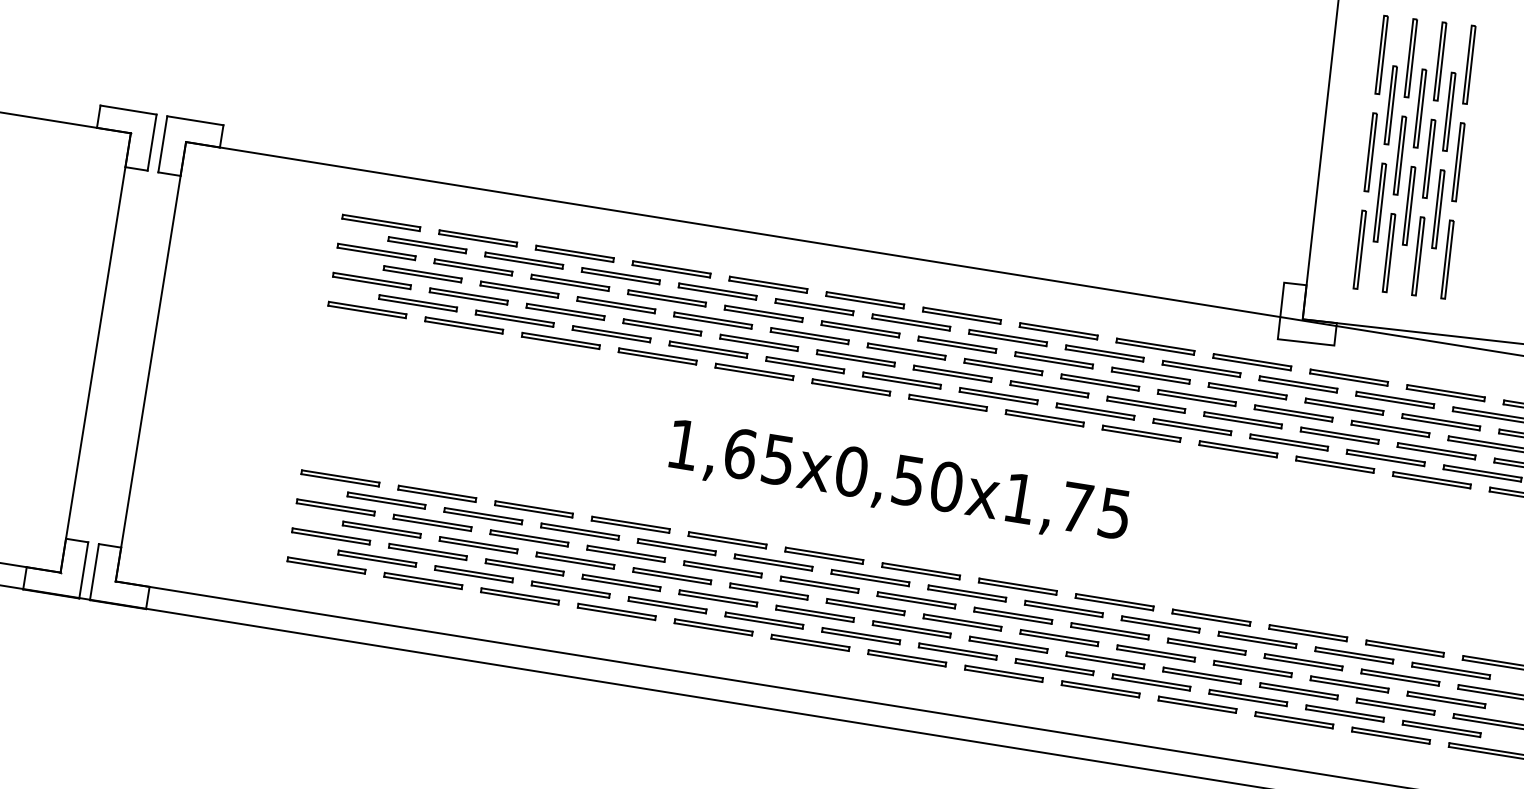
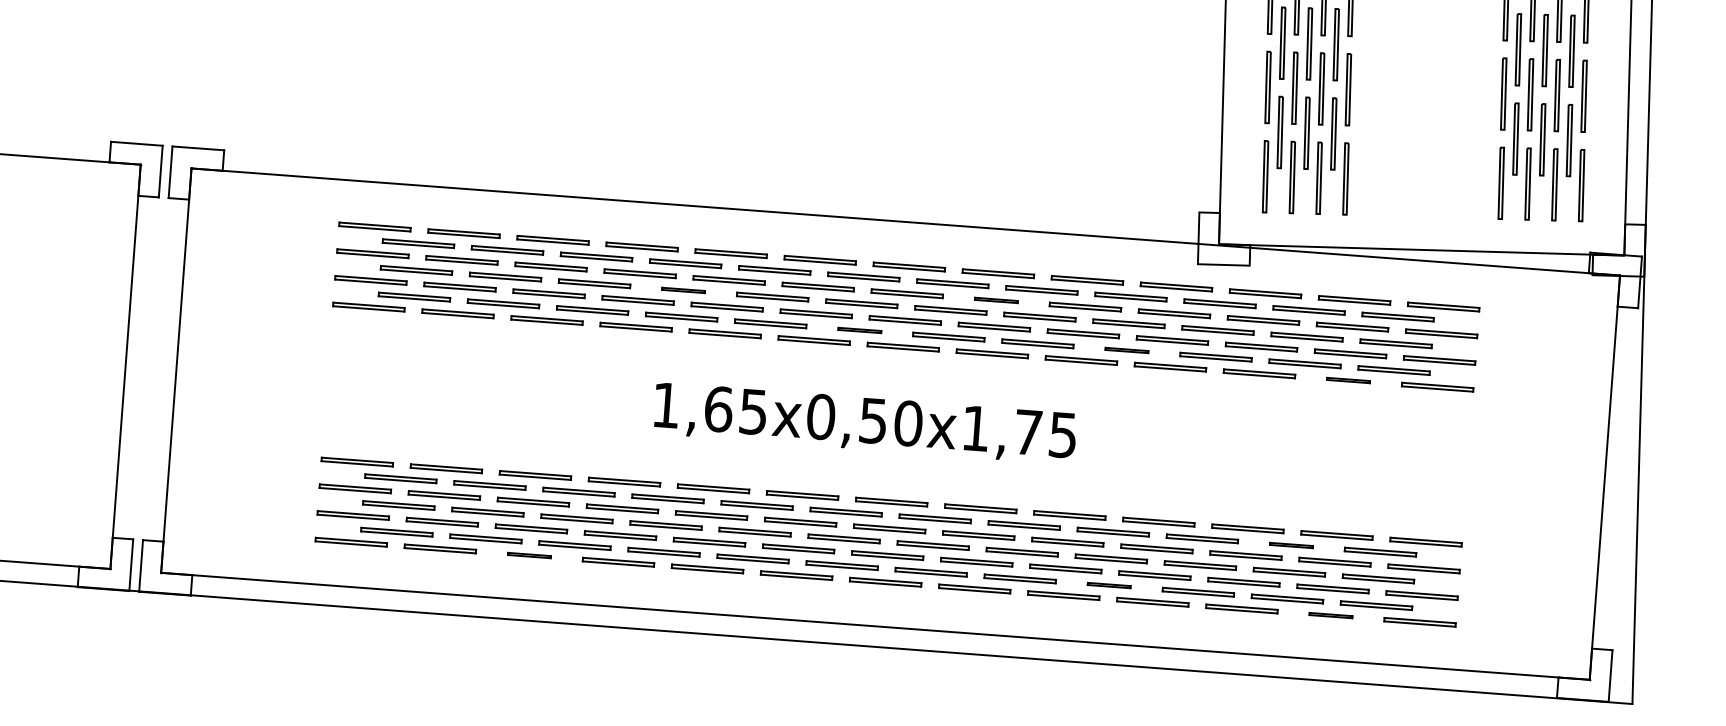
part: (712, 320) -> (683, 290), size x0.6
part: (1054, 360) -> (996, 300), size x0.6
part: (901, 380) -> (859, 330), size x0.6
part: (1191, 427) -> (1126, 350), size x0.6
part: (1431, 480) -> (1348, 380), size x0.6
part: (520, 596) -> (529, 555), size x0.6
part: (1354, 655) -> (1291, 545), size x0.6
part: (1150, 682) -> (1108, 585), size x0.6
part: (1390, 735) -> (1330, 615), size x0.6

